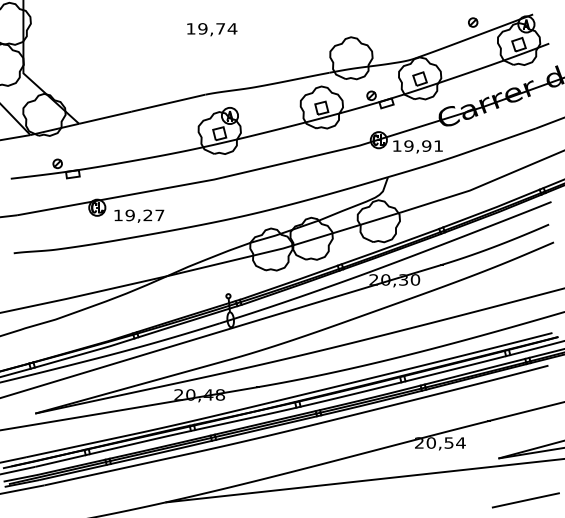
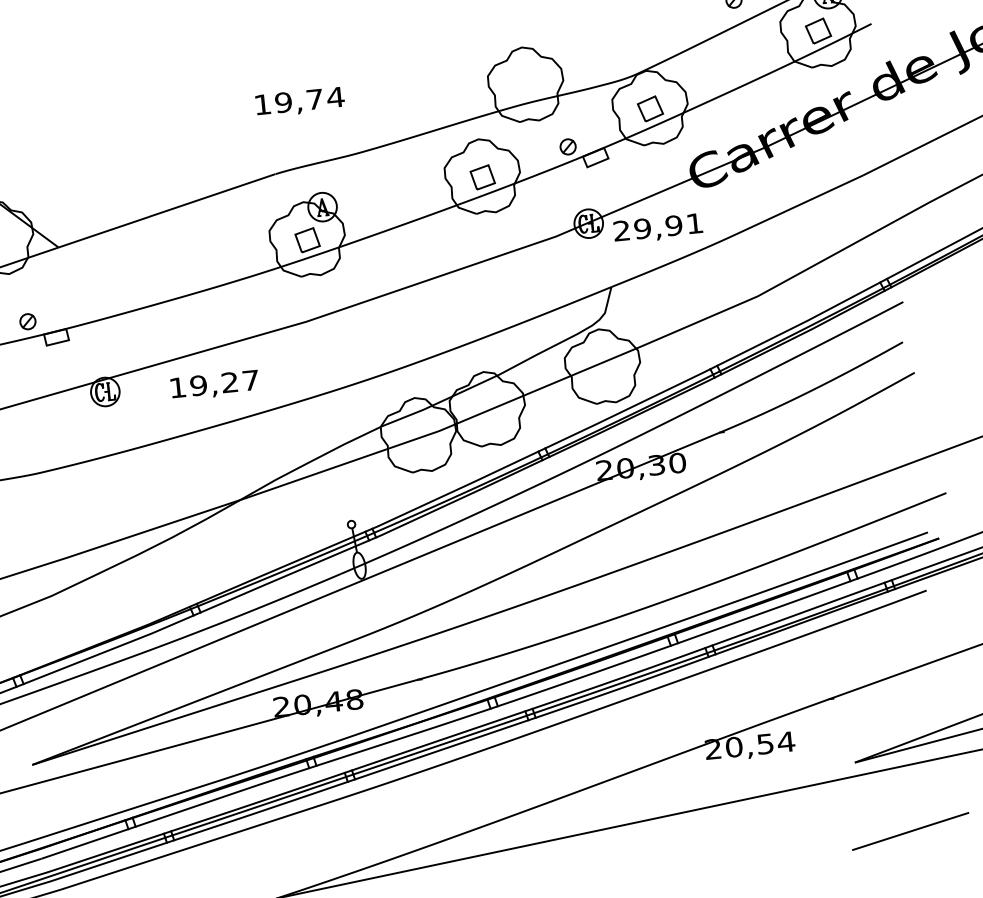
text: (212, 29) -> (300, 101), moved
text: (396, 145) -> (620, 229), 19,91 -> 29,91
text: (139, 215) -> (215, 384), moved

